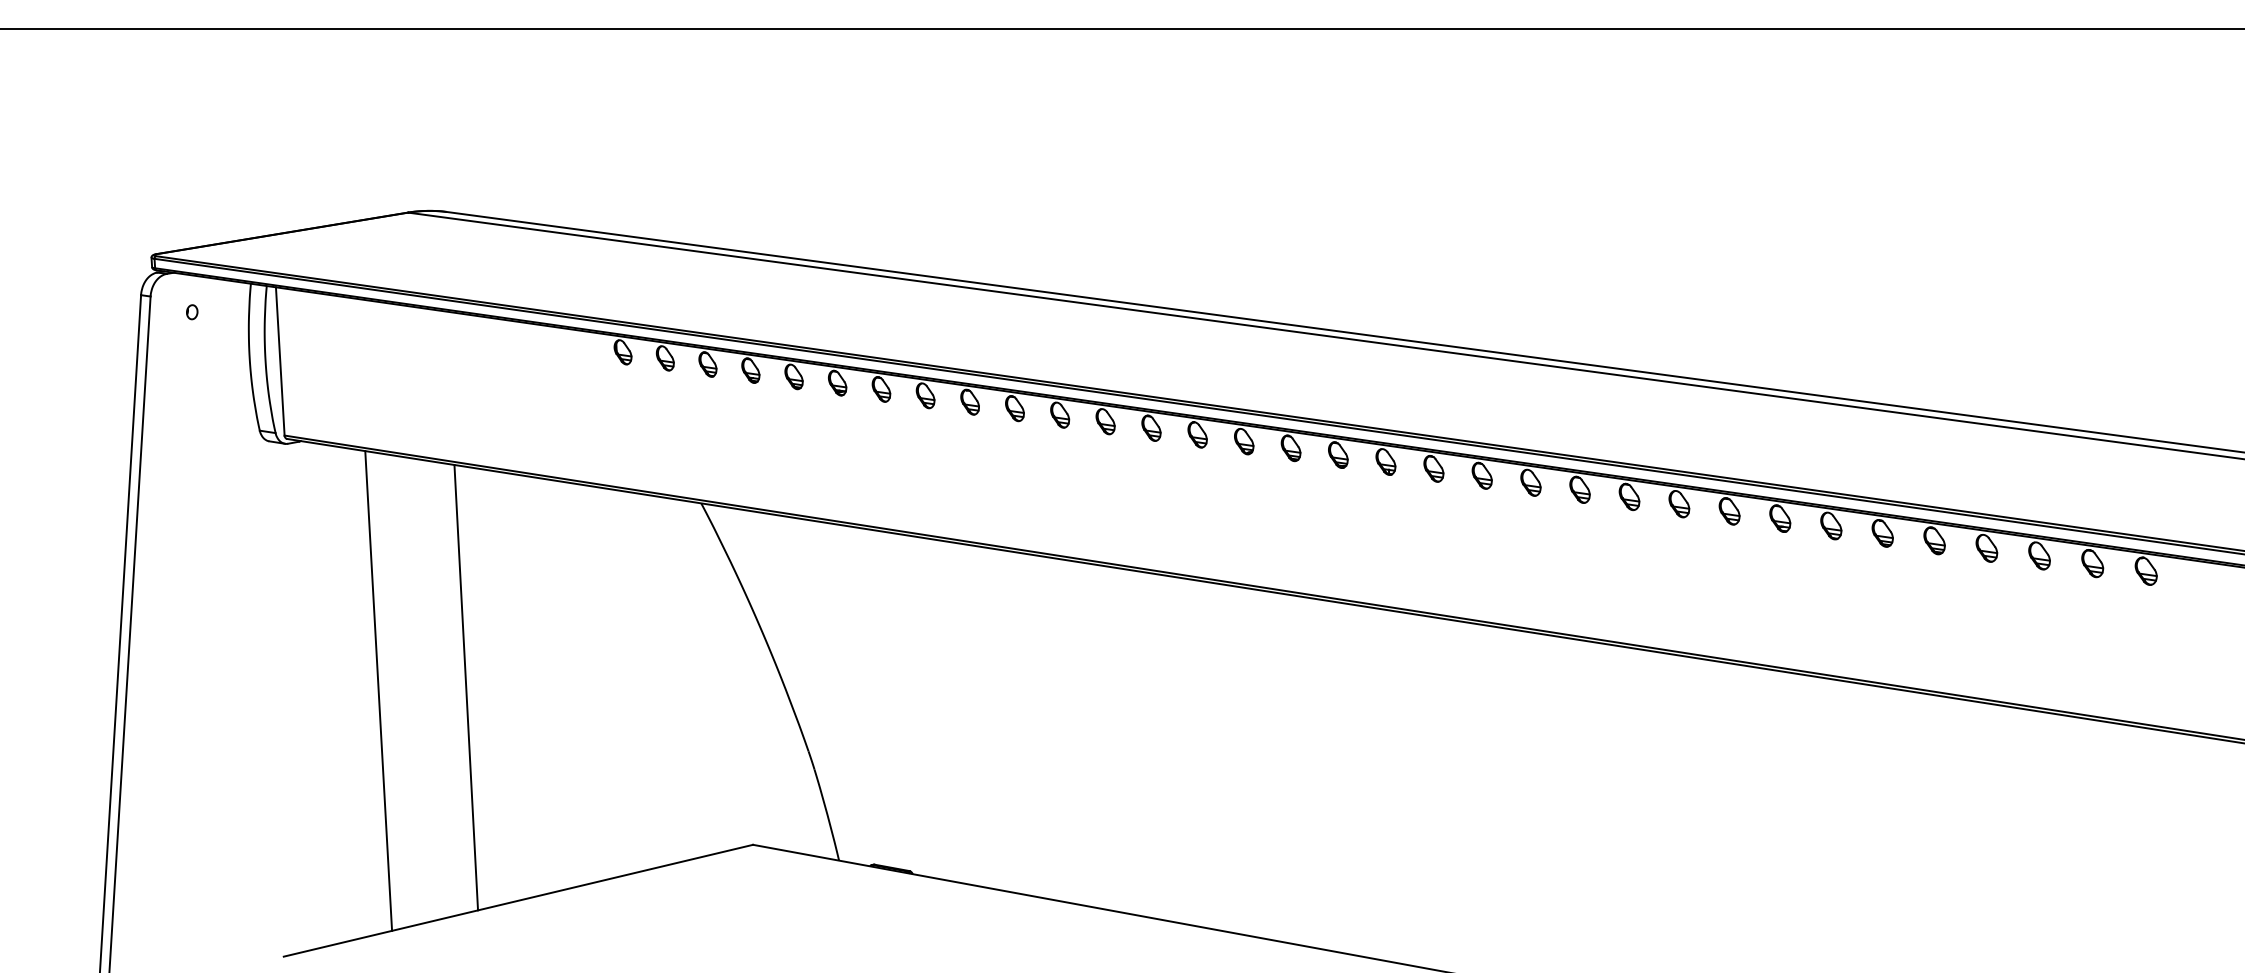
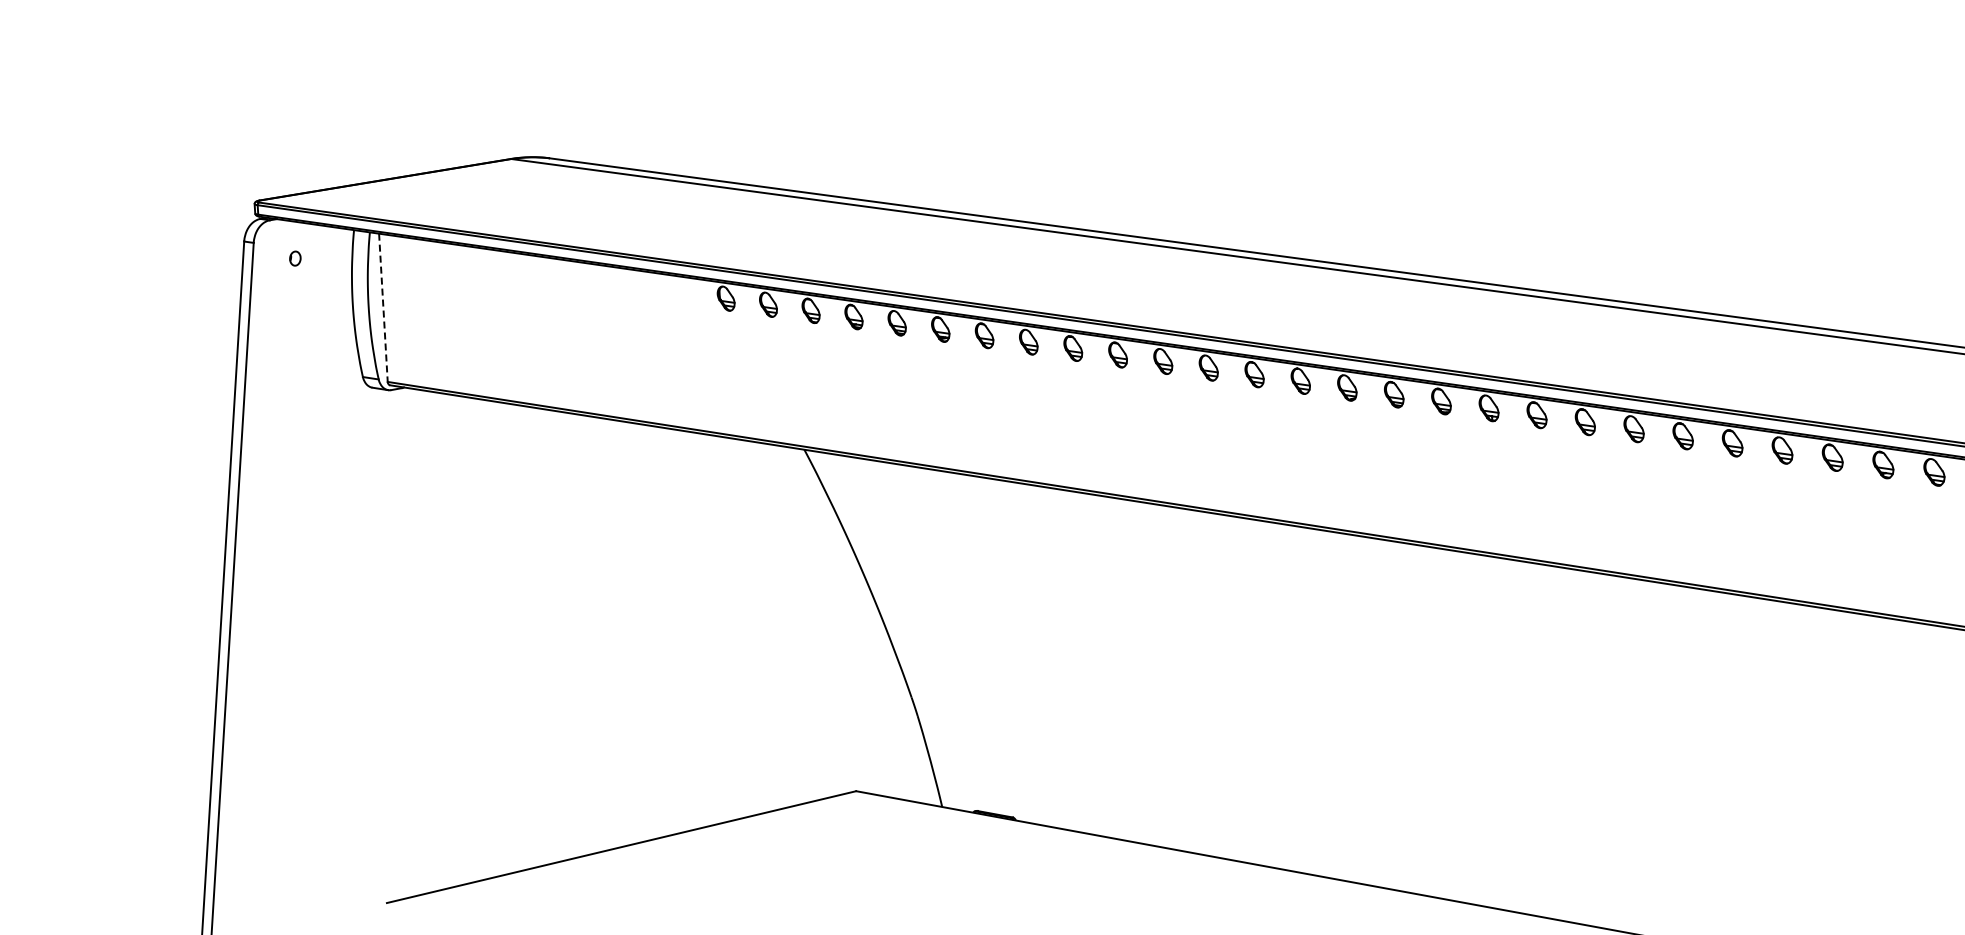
line: (280, 361) -> (383, 307), solid -> dashed
line: (466, 687) -> (569, 633), removed
line: (378, 690) -> (481, 636), removed

